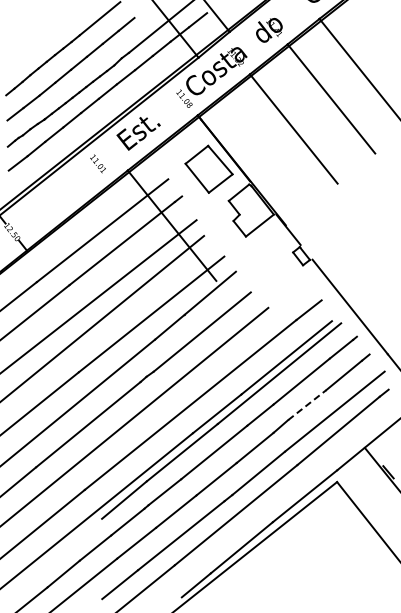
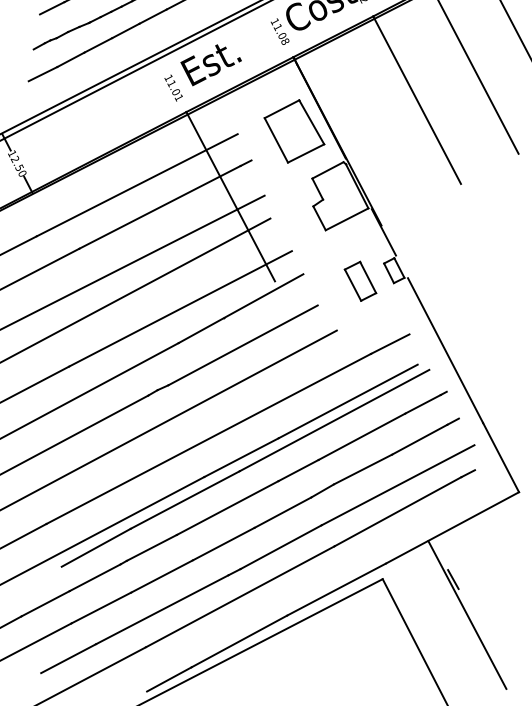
text: (97, 163) -> (172, 87), moved
part: (278, 268) -> (360, 280), added
line: (307, 404) -> (363, 468), dashed -> solid

